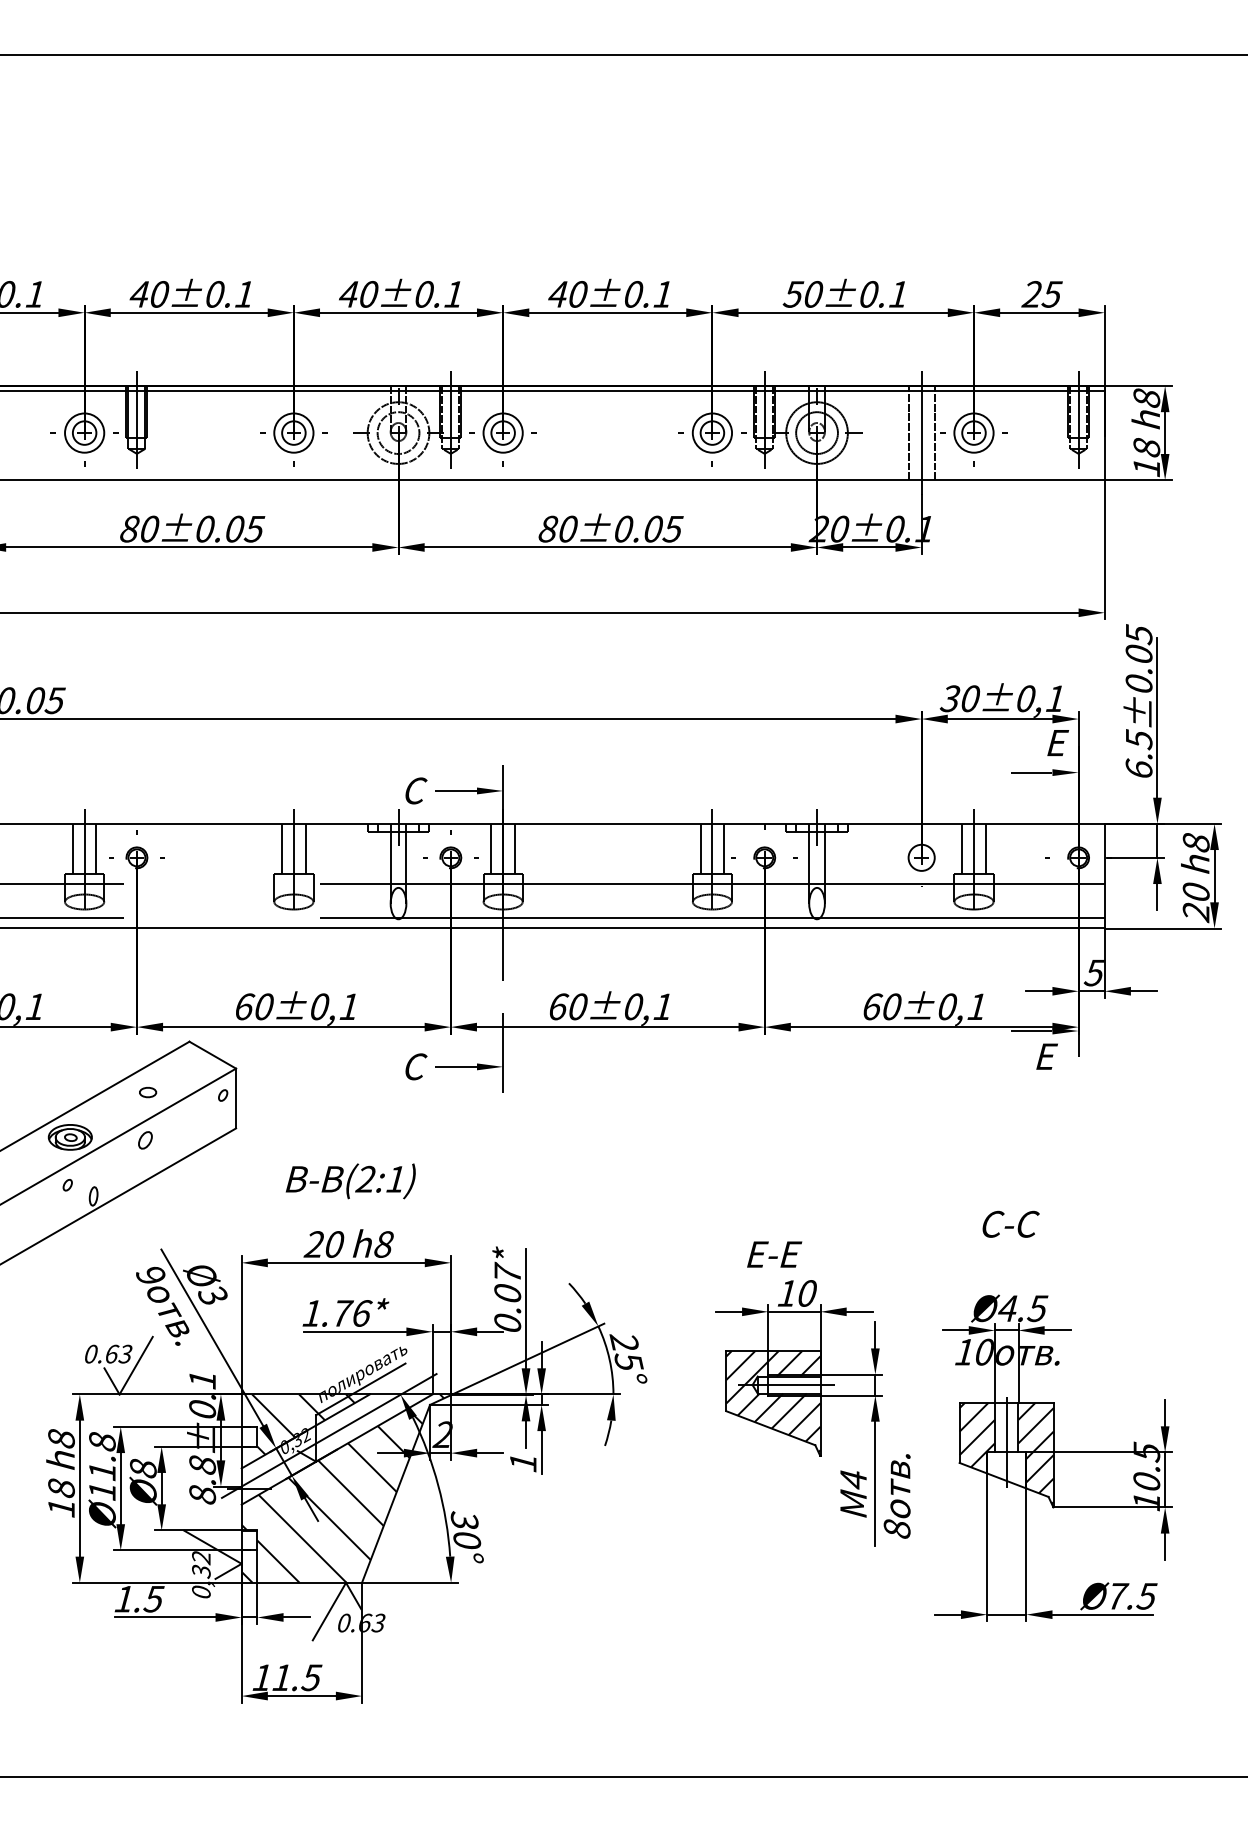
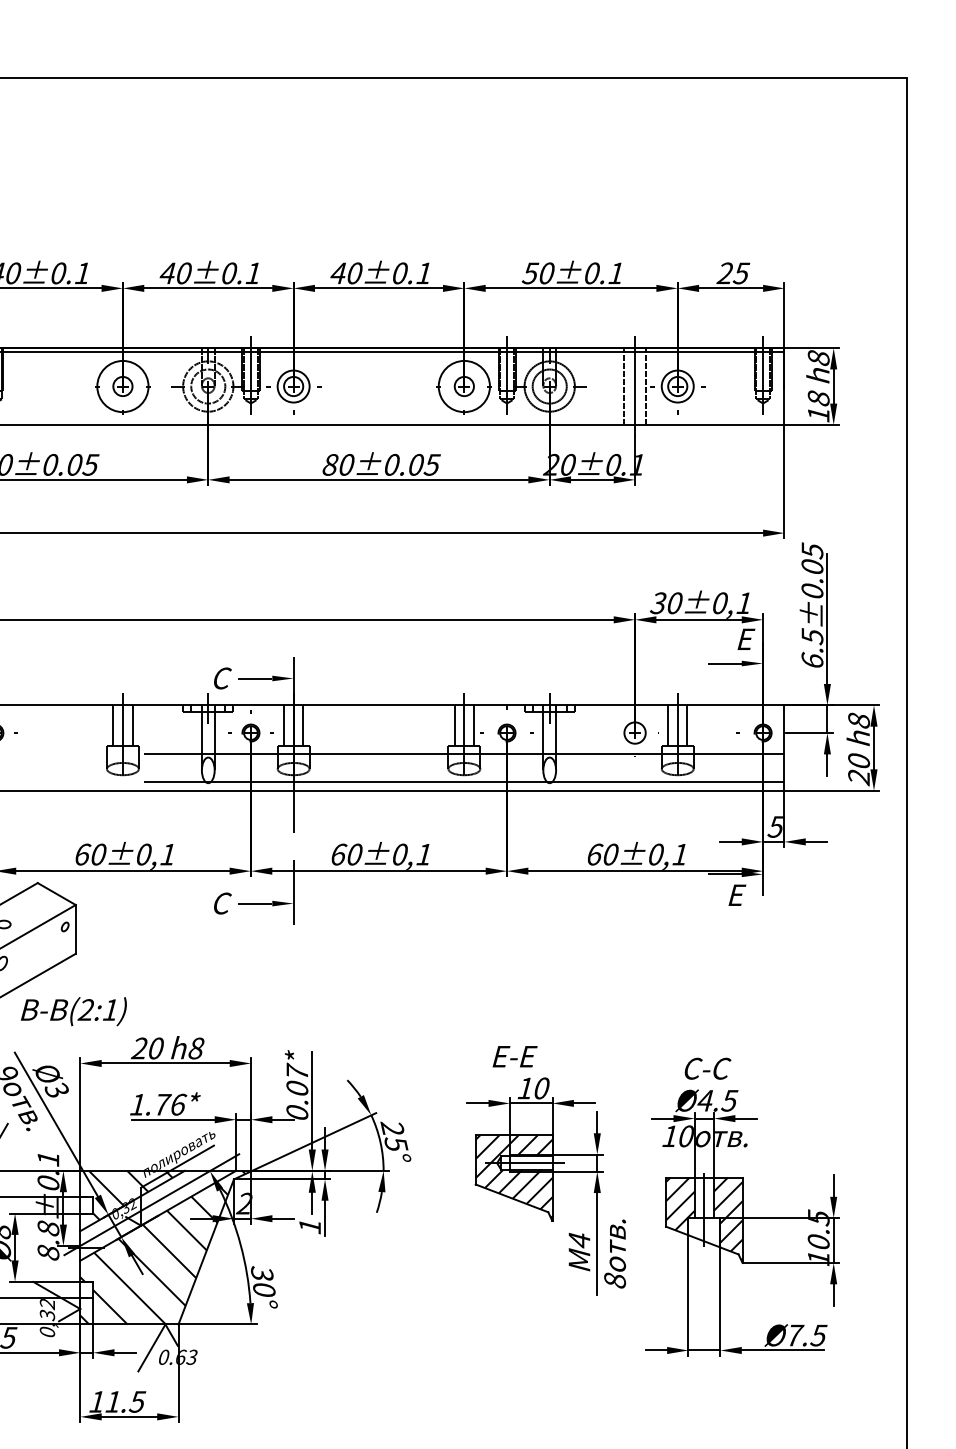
circle: (293, 432) -> (122, 386), size x1.6
circle: (712, 432) -> (464, 386), size x1.6
text: (350, 1181) -> (73, 1011), moved
text: (1010, 1223) -> (707, 1068), moved

